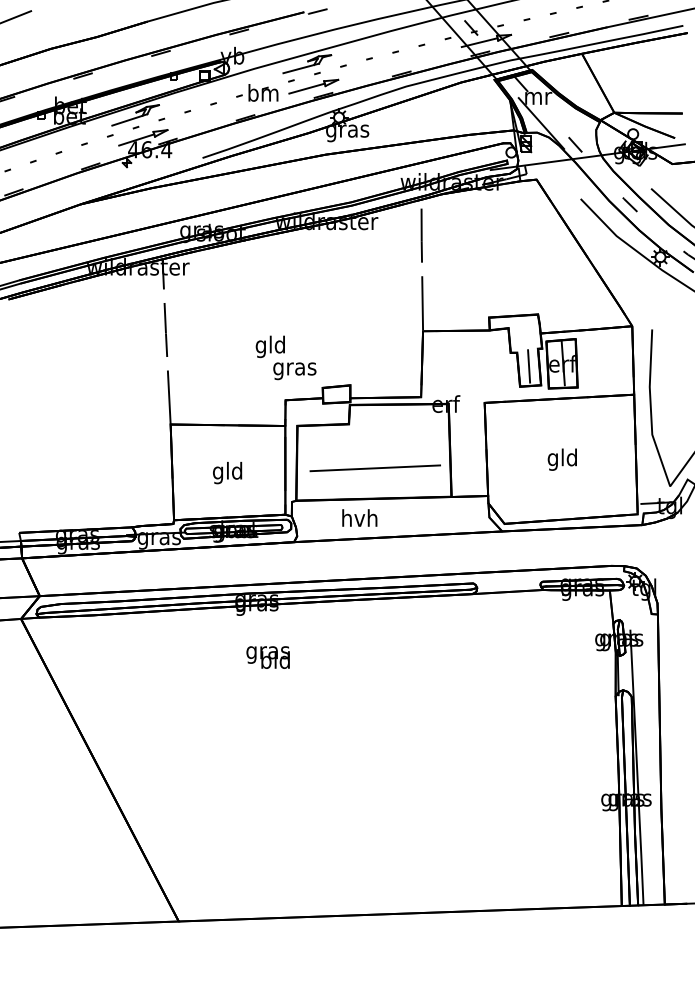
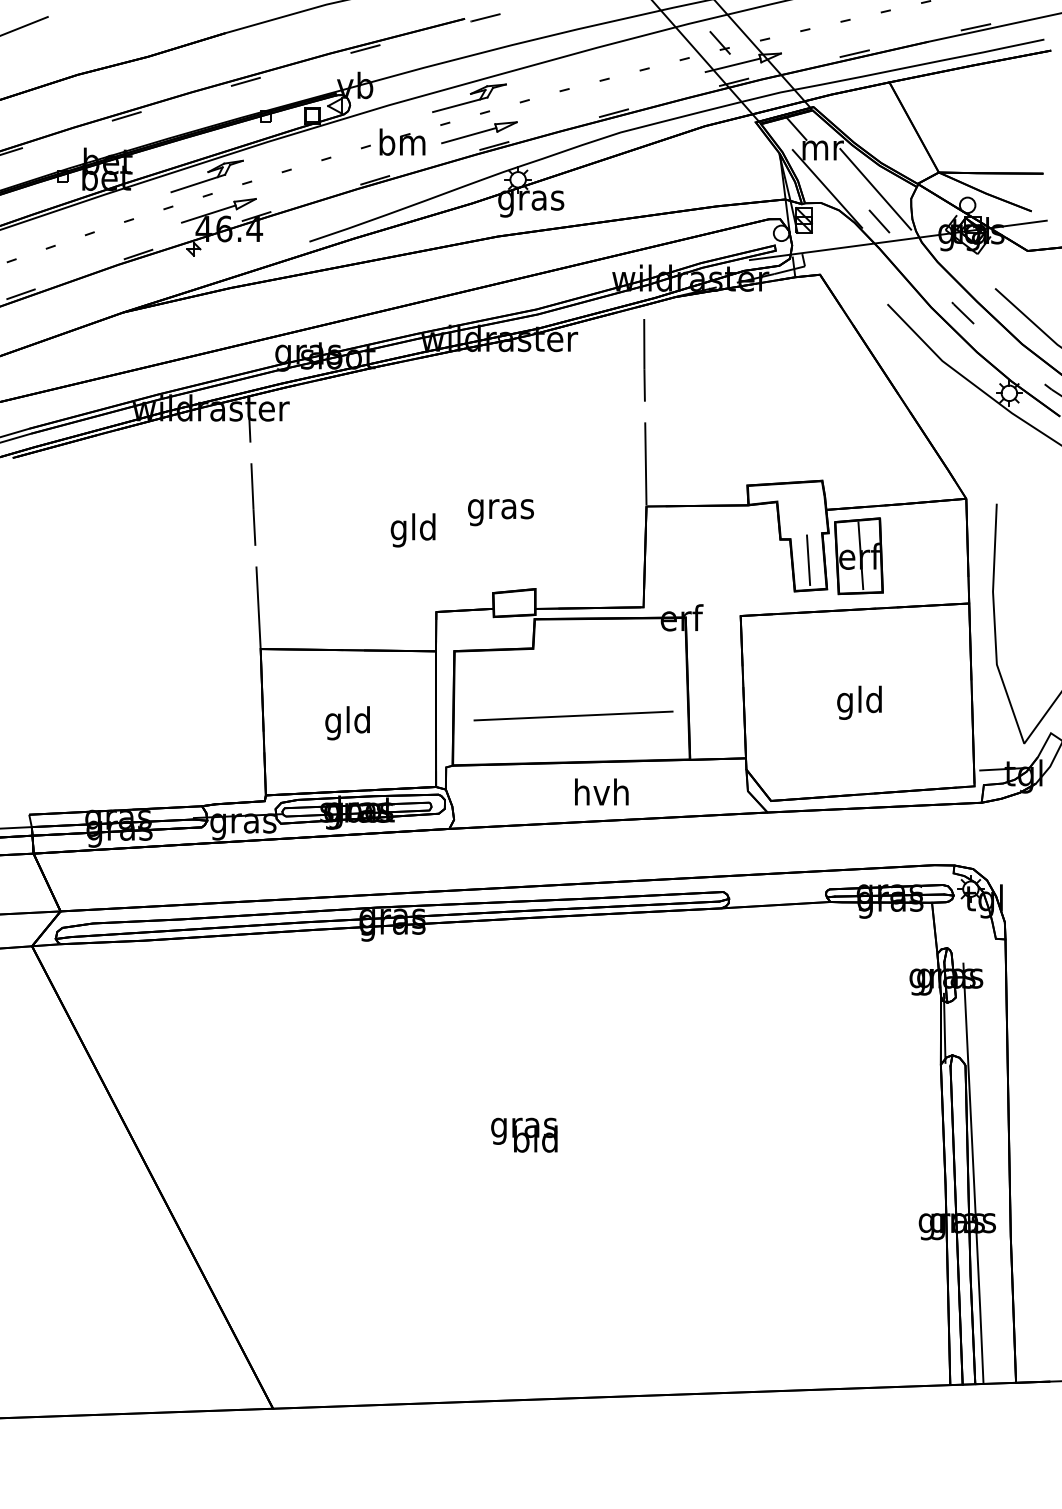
line: (572, 123) -> (874, 188), added
text: (294, 371) -> (500, 512), moved
text: (359, 517) -> (601, 791), moved
text: (267, 657) -> (523, 1135), moved

